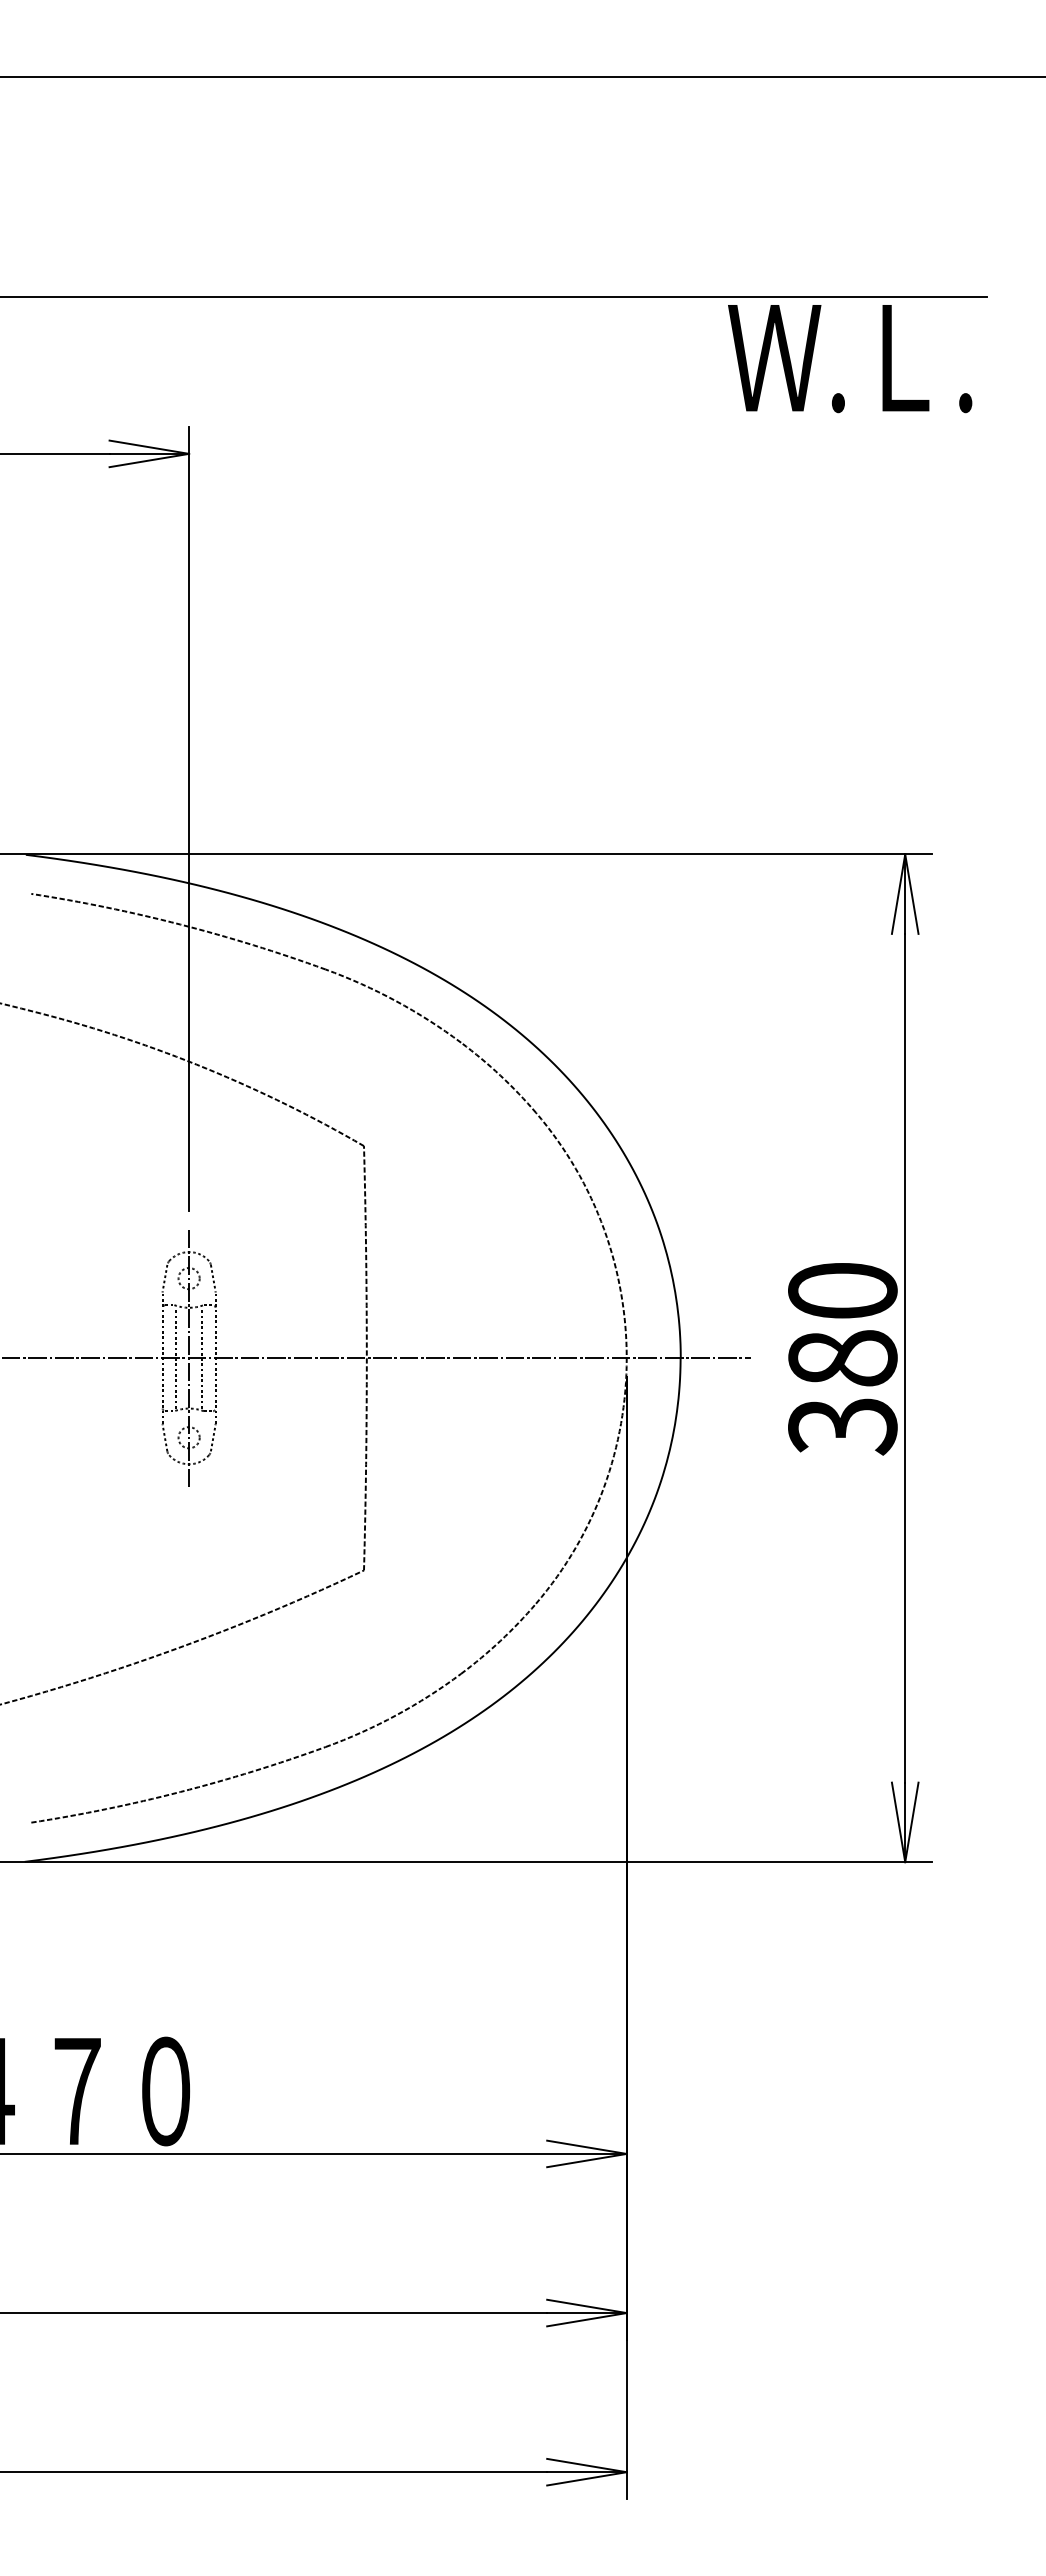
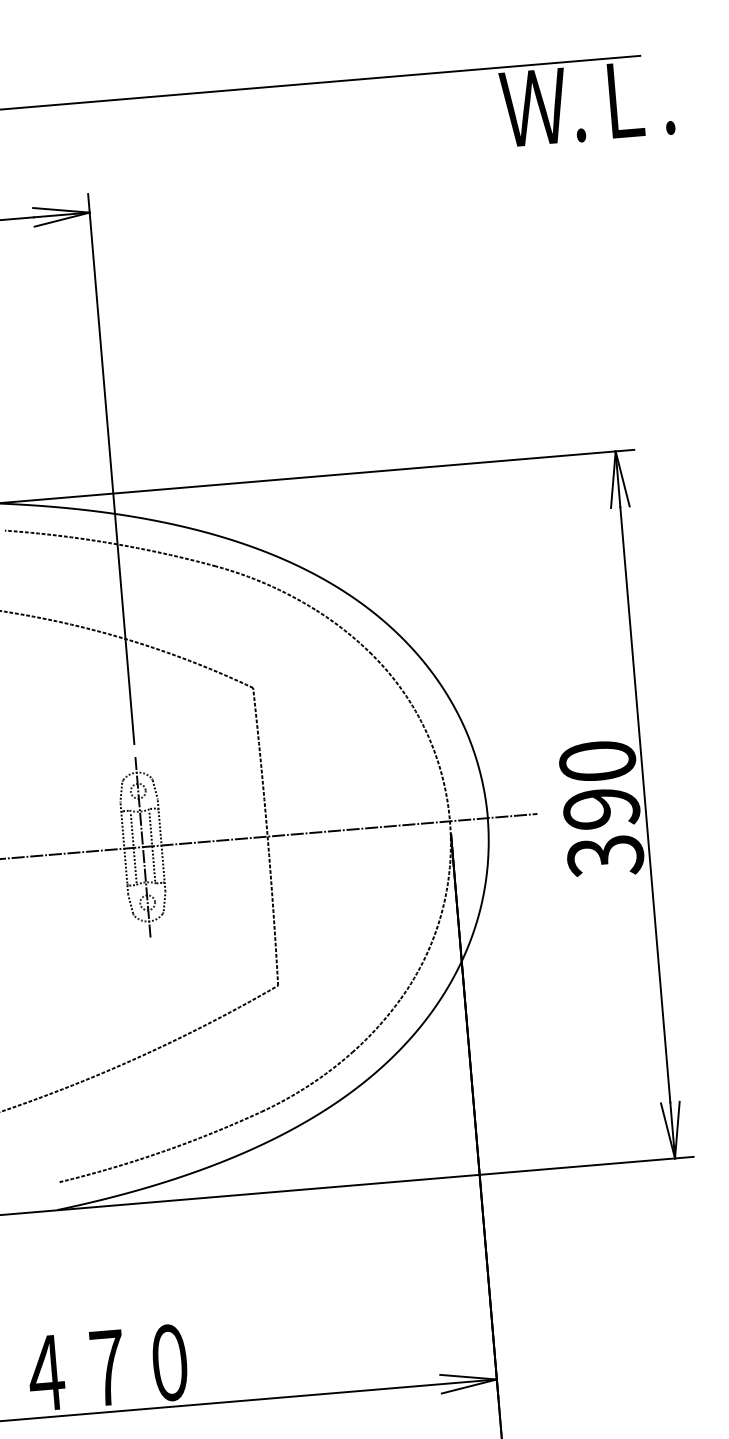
text: (850, 359) -> (587, 104), moved
text: (842, 1358) -> (601, 808), 380 -> 390

